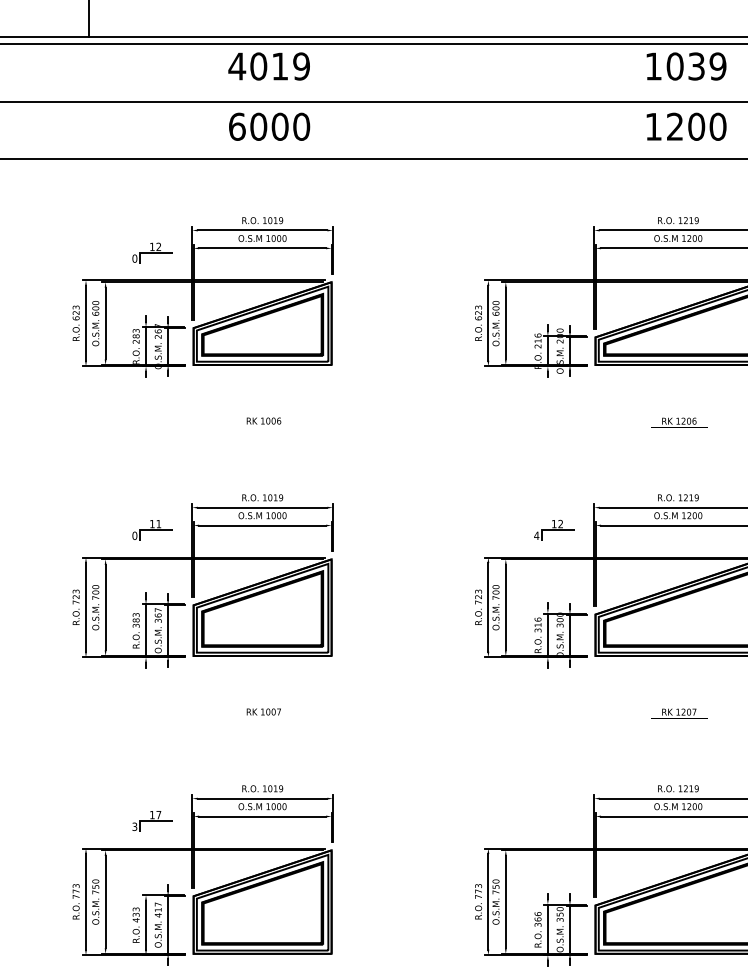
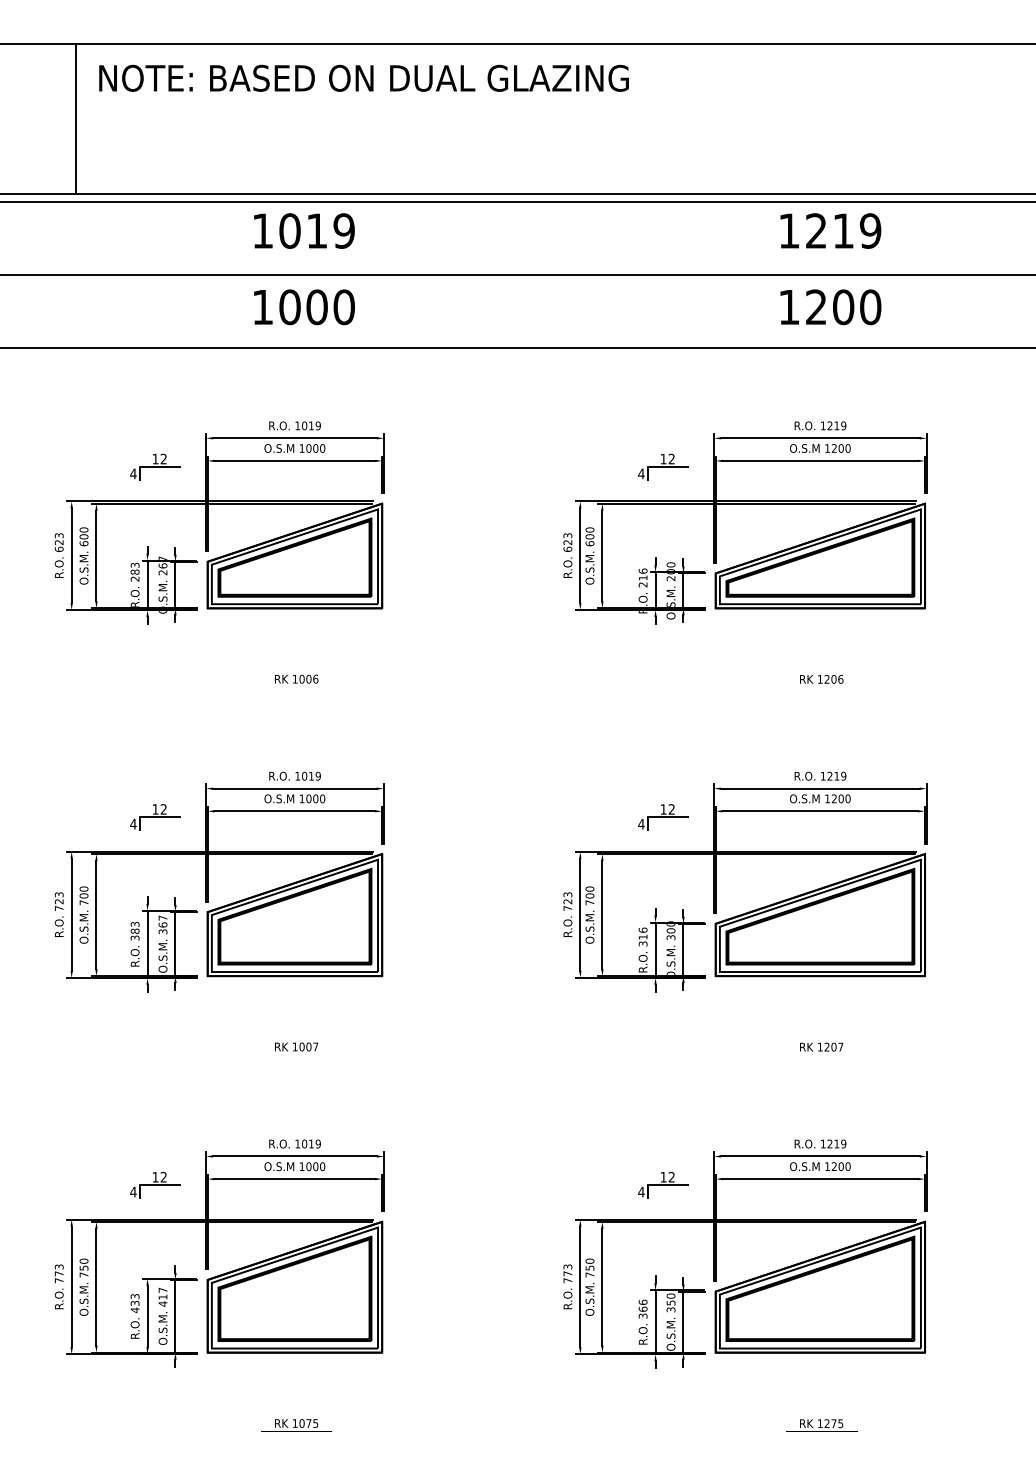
text: (236, 66) -> (262, 230), 4019 -> 1019
text: (685, 66) -> (829, 230), 1039 -> 1219
text: (236, 127) -> (262, 307), 6000 -> 1000
part: (554, 252) -> (663, 466), added
text: (134, 258) -> (133, 473), 0 -> 4
text: (158, 524) -> (163, 809), 11 -> 12
text: (134, 535) -> (133, 824), 0 -> 4
text: (158, 814) -> (163, 1176), 17 -> 12
part: (554, 821) -> (663, 1185), added
text: (134, 826) -> (133, 1191), 3 -> 4

